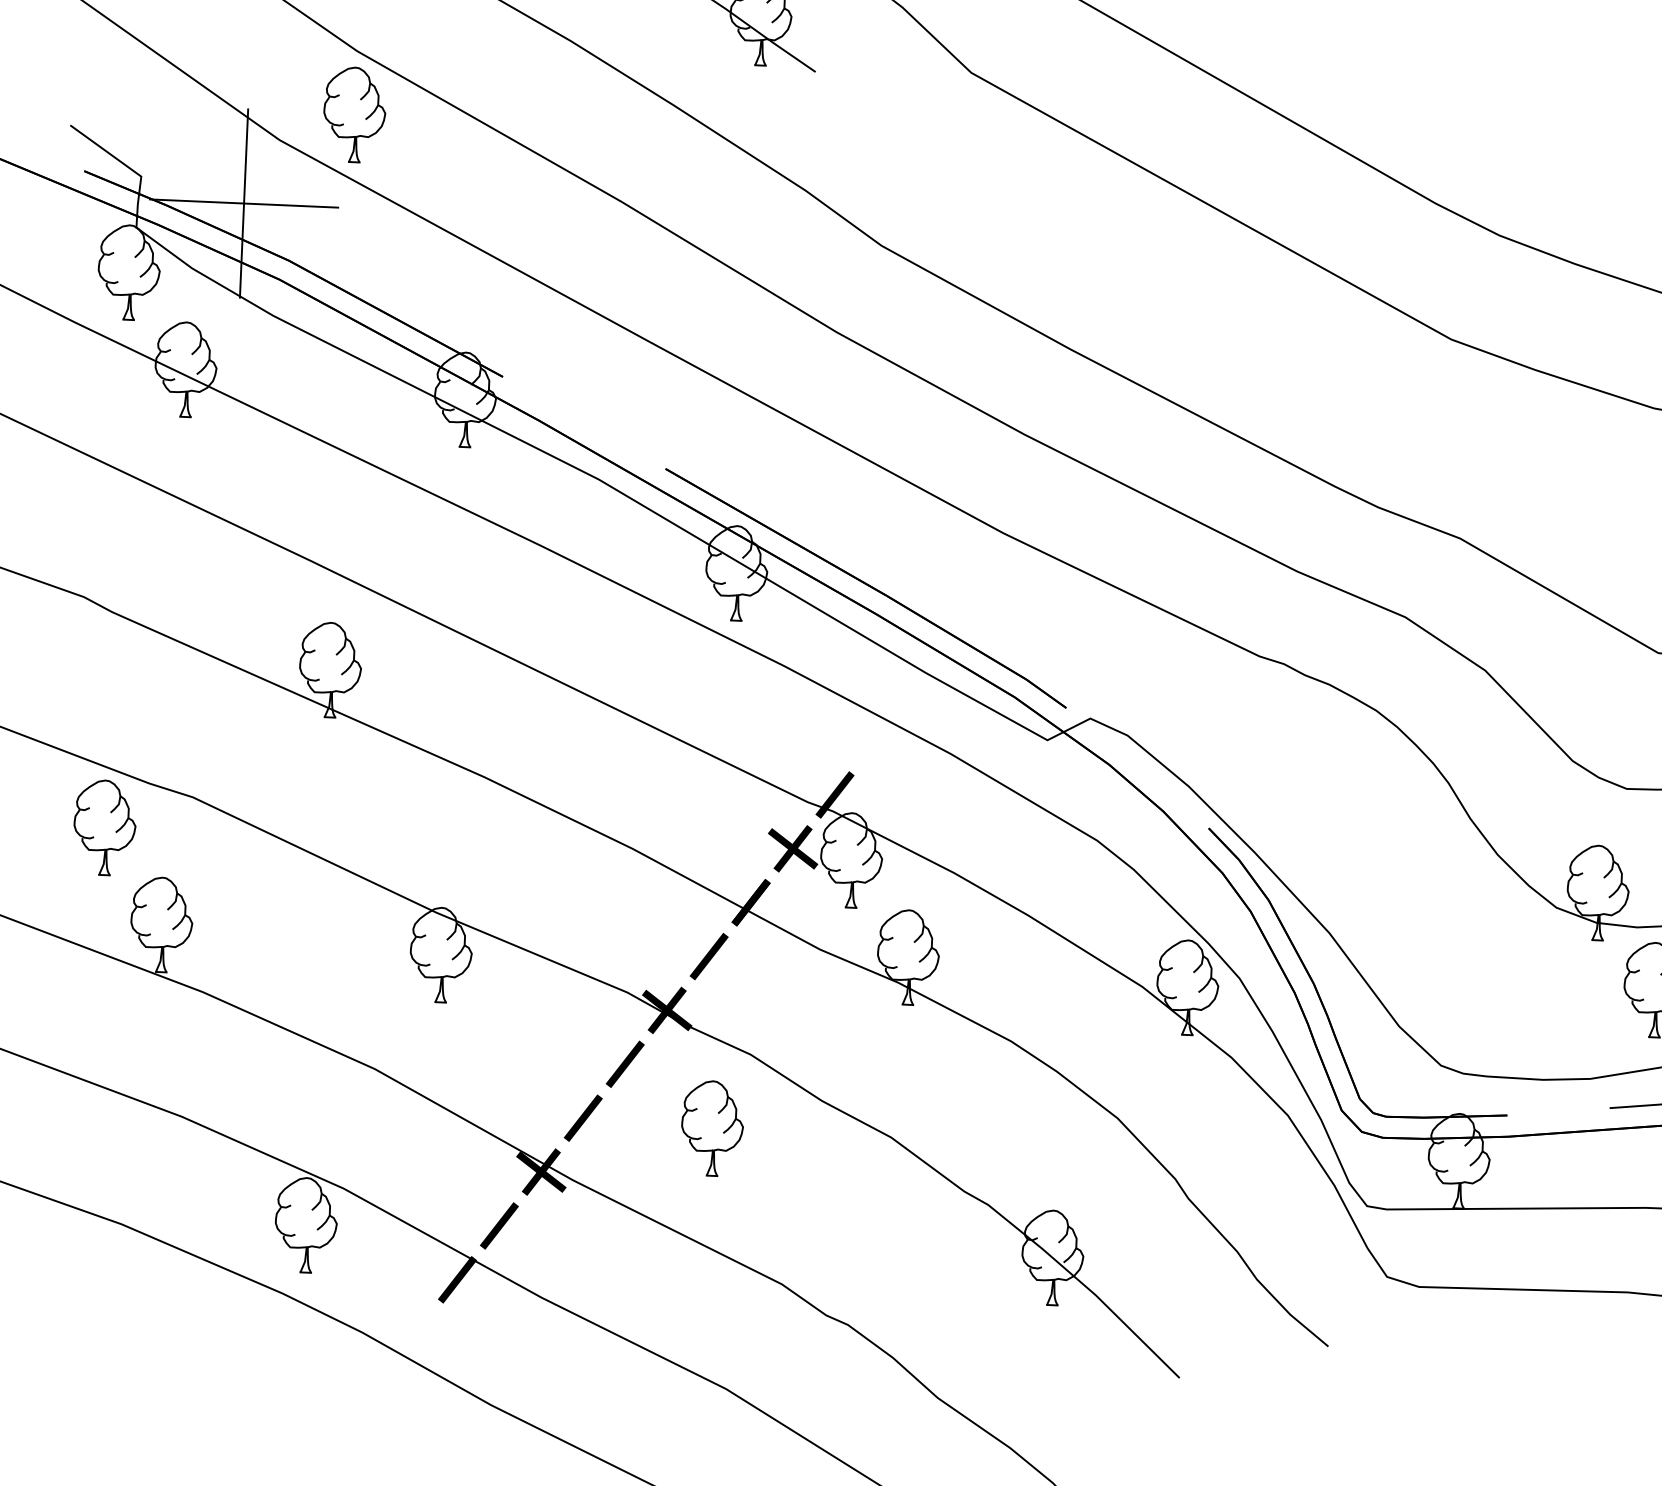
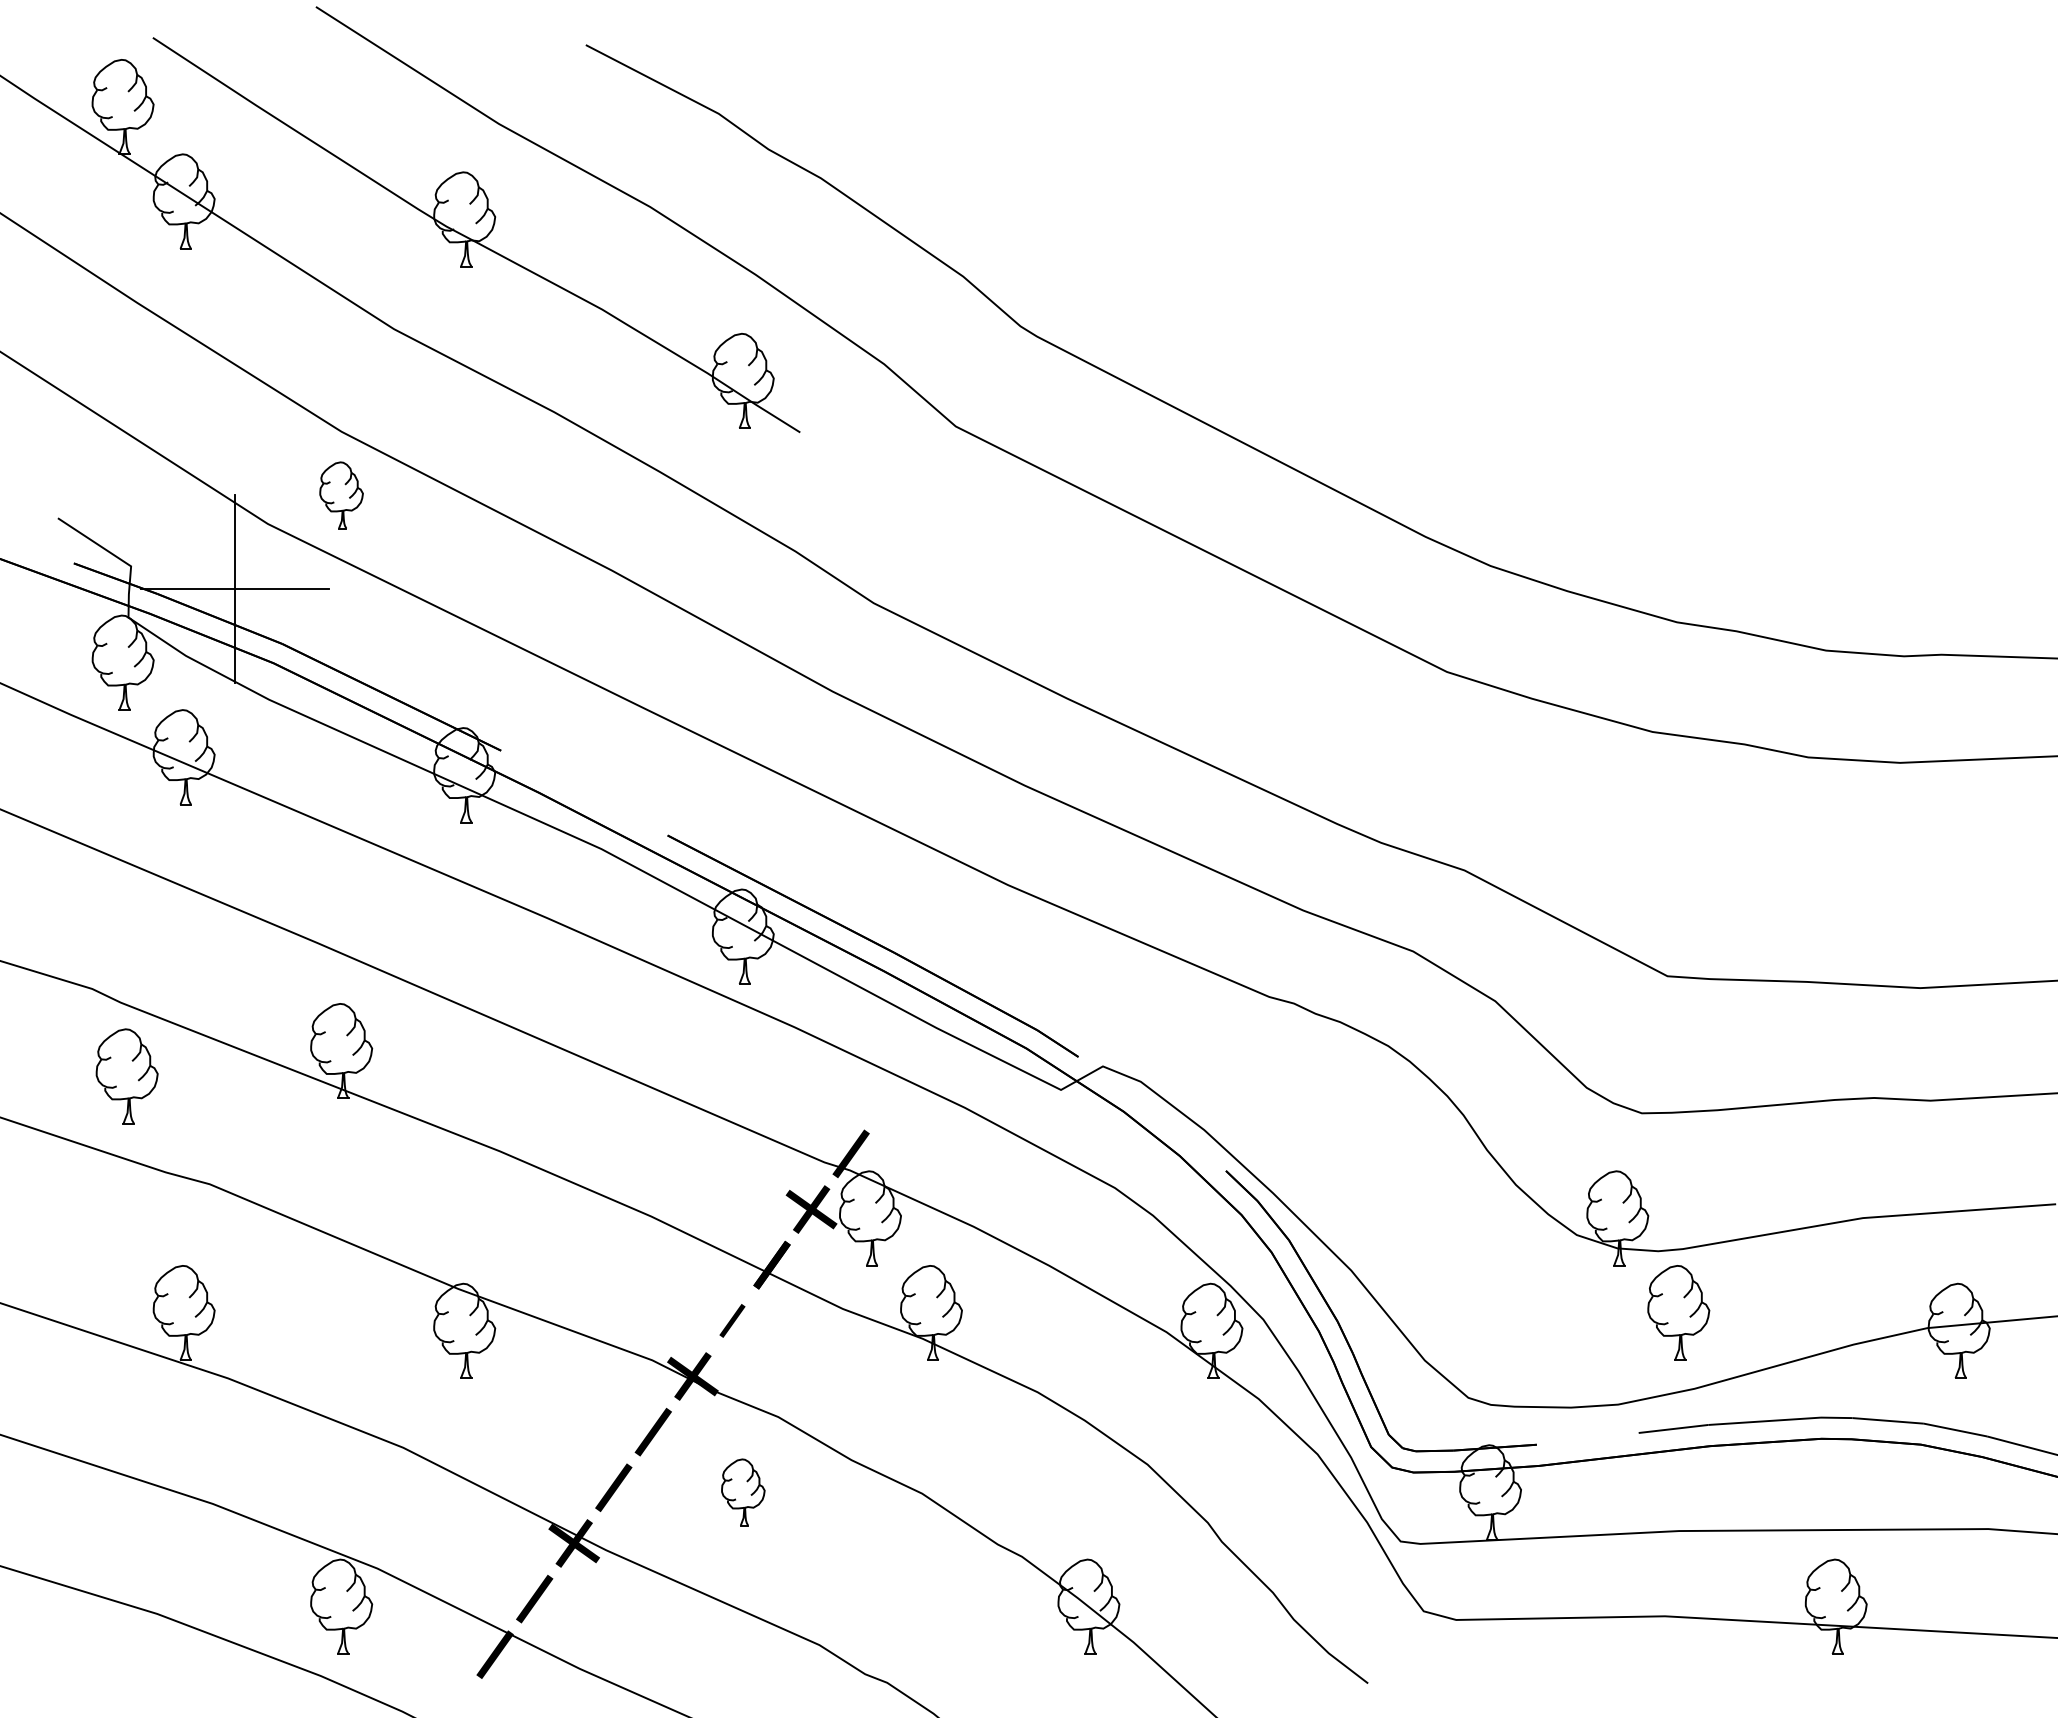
part: (354, 114) -> (341, 495), size x0.7
part: (104, 827) -> (126, 1076), moved
part: (709, 956) -> (732, 1320), size x0.7
part: (712, 1128) -> (743, 1492), size x0.7

